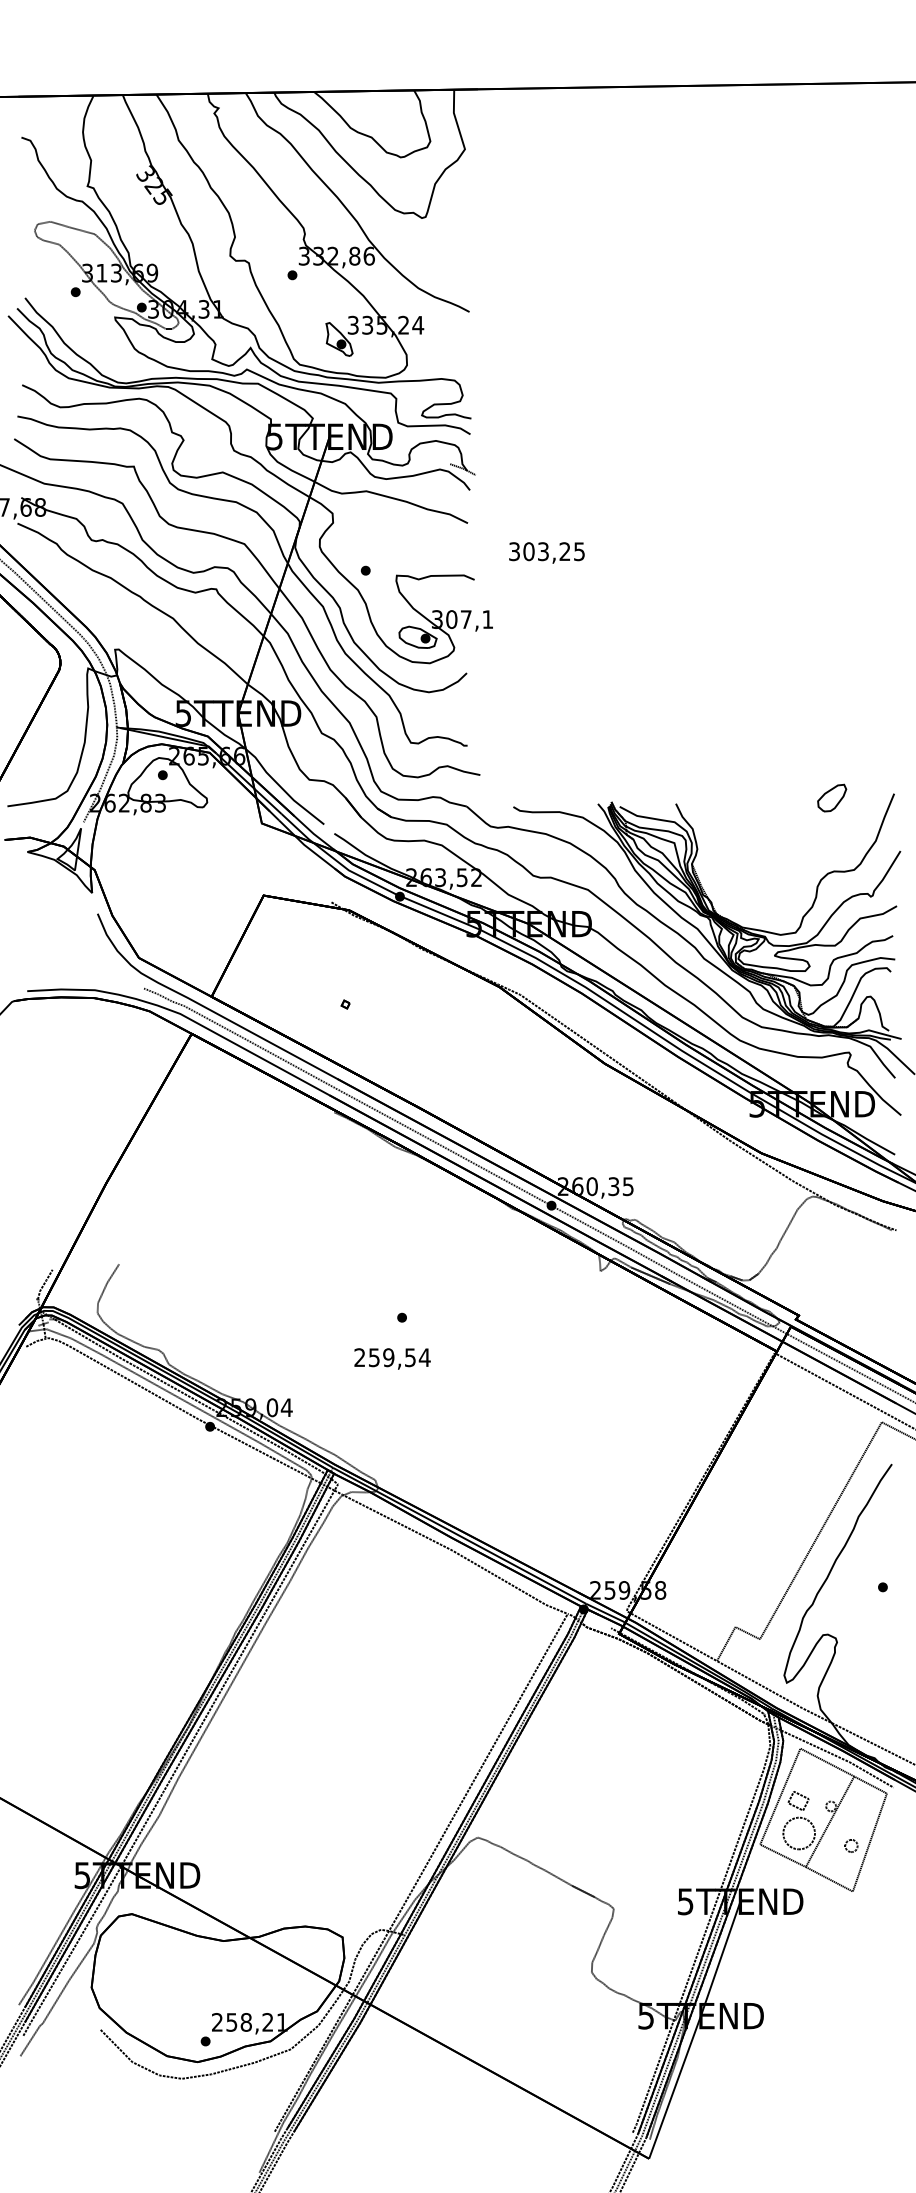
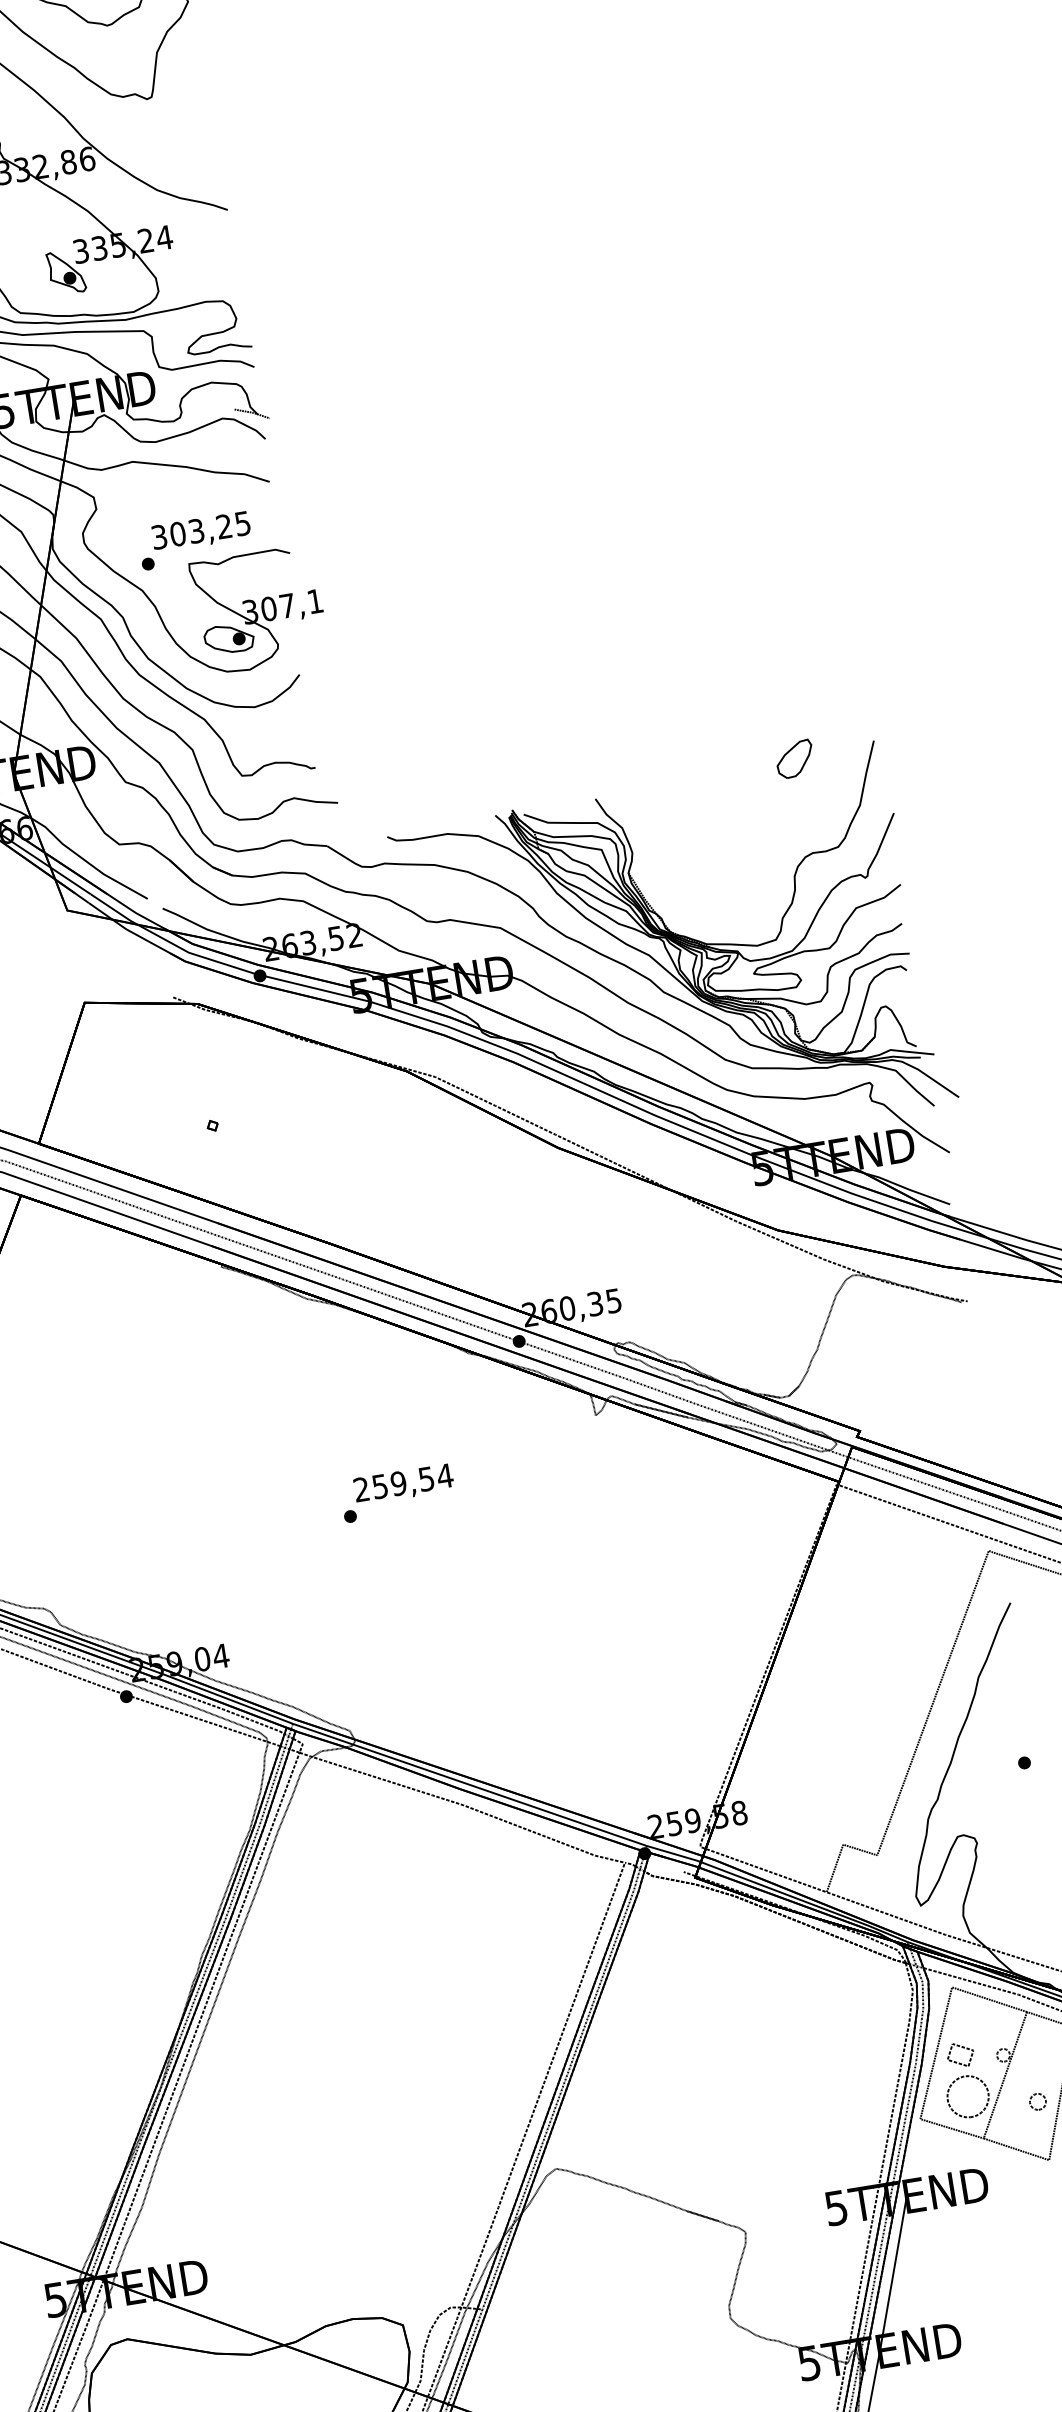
text: (546, 552) -> (200, 531), moved
text: (392, 1358) -> (403, 1483), moved

